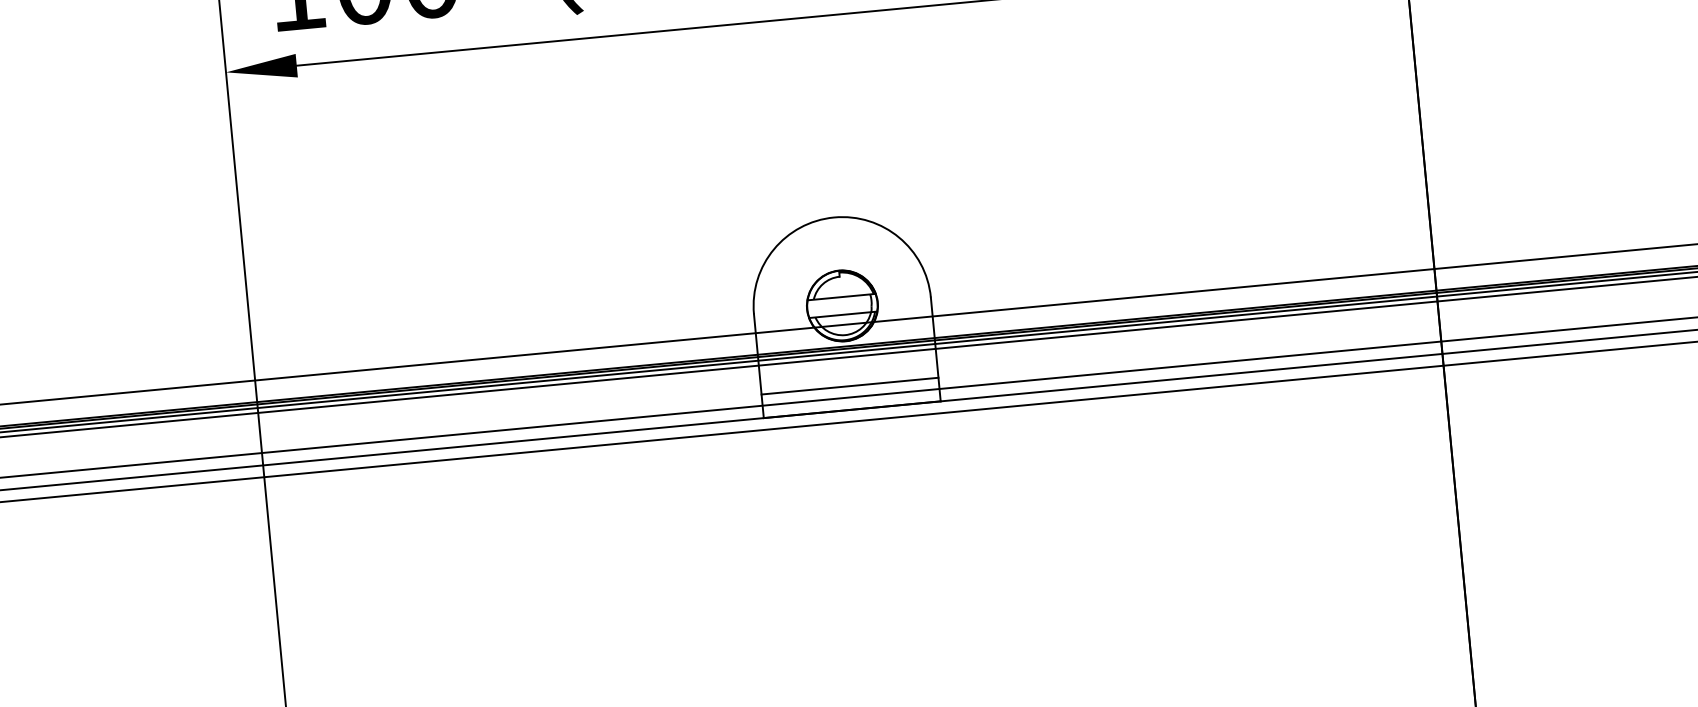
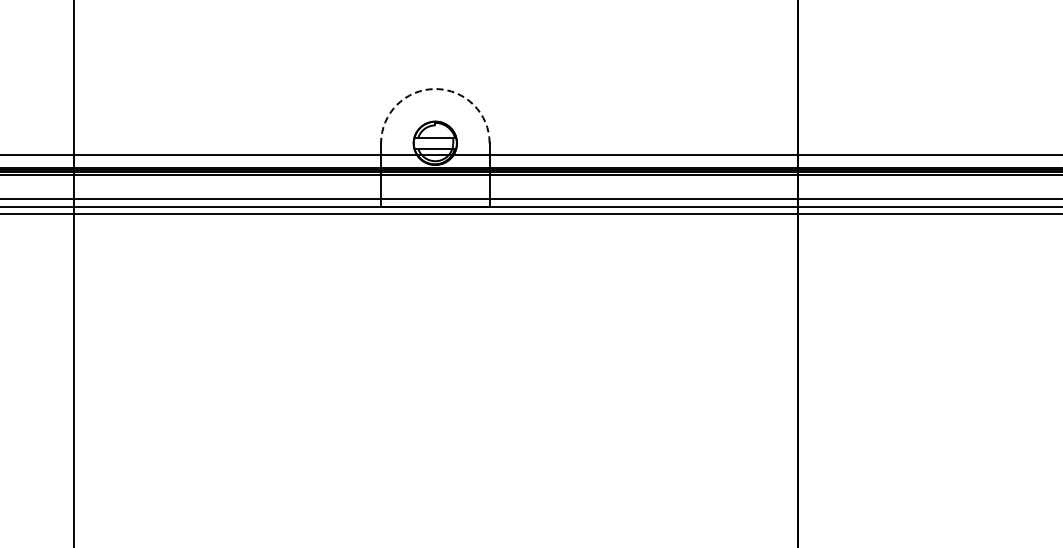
arc: (834, 218) -> (435, 89), solid -> dashed
line: (850, 386) -> (435, 192), removed

